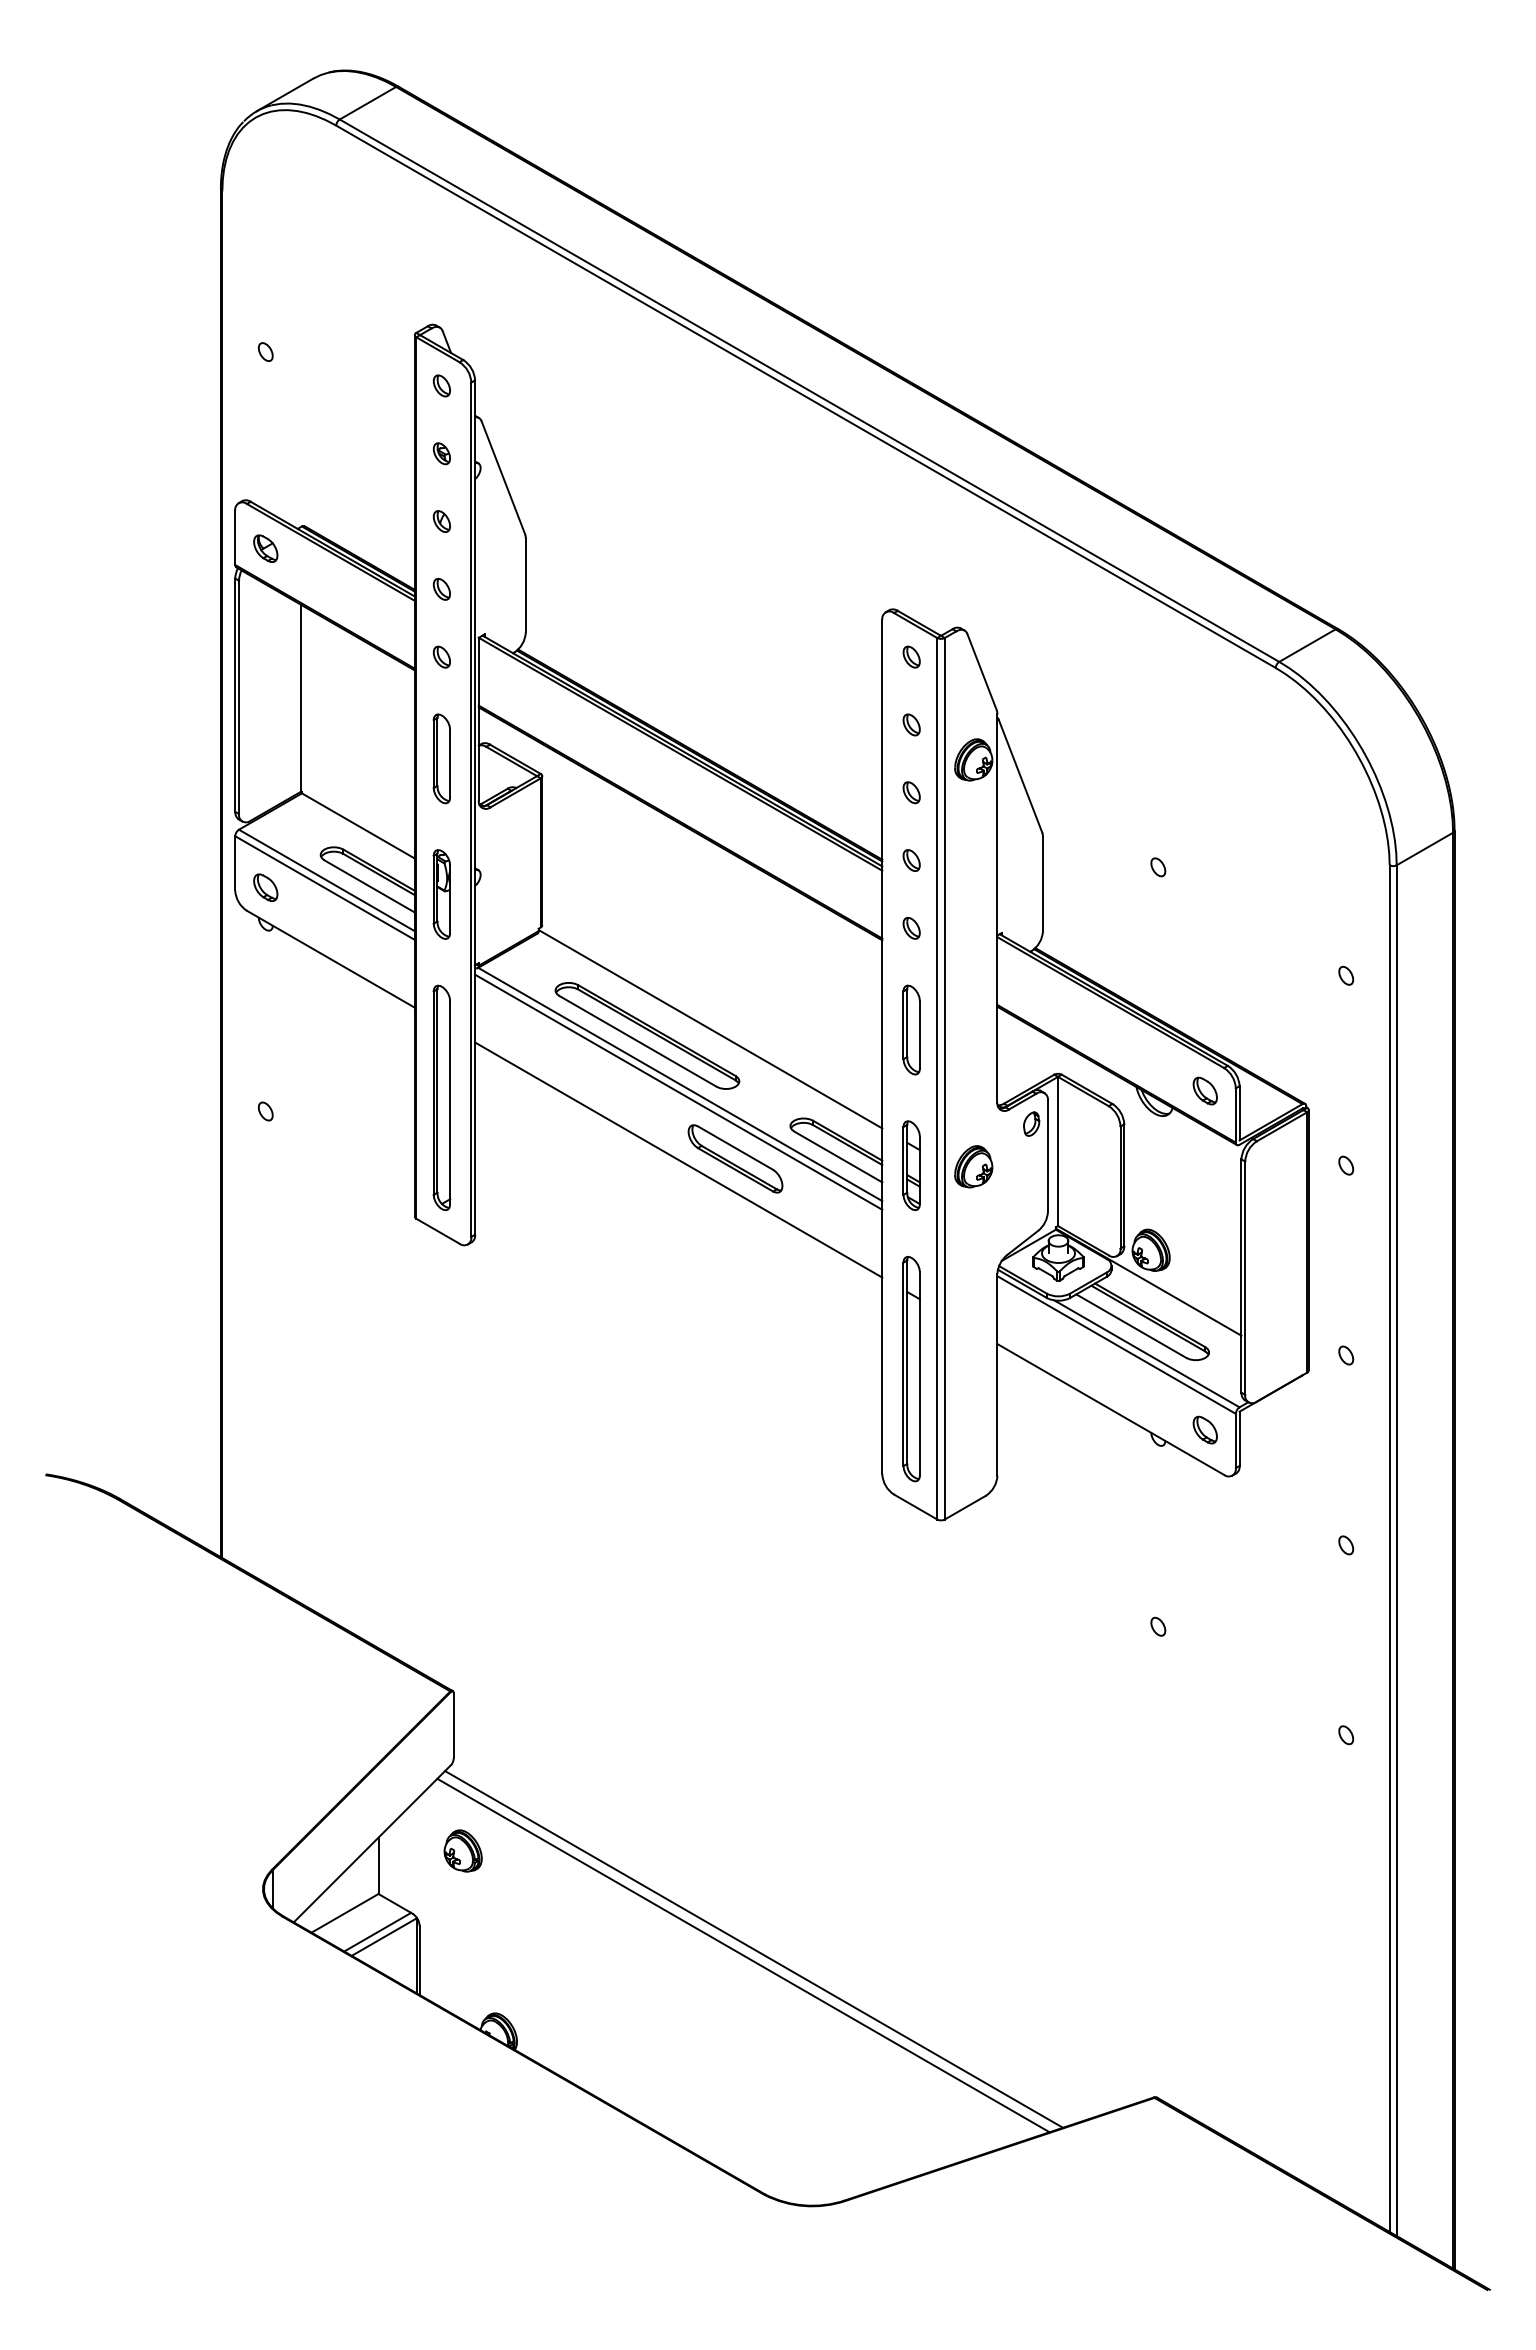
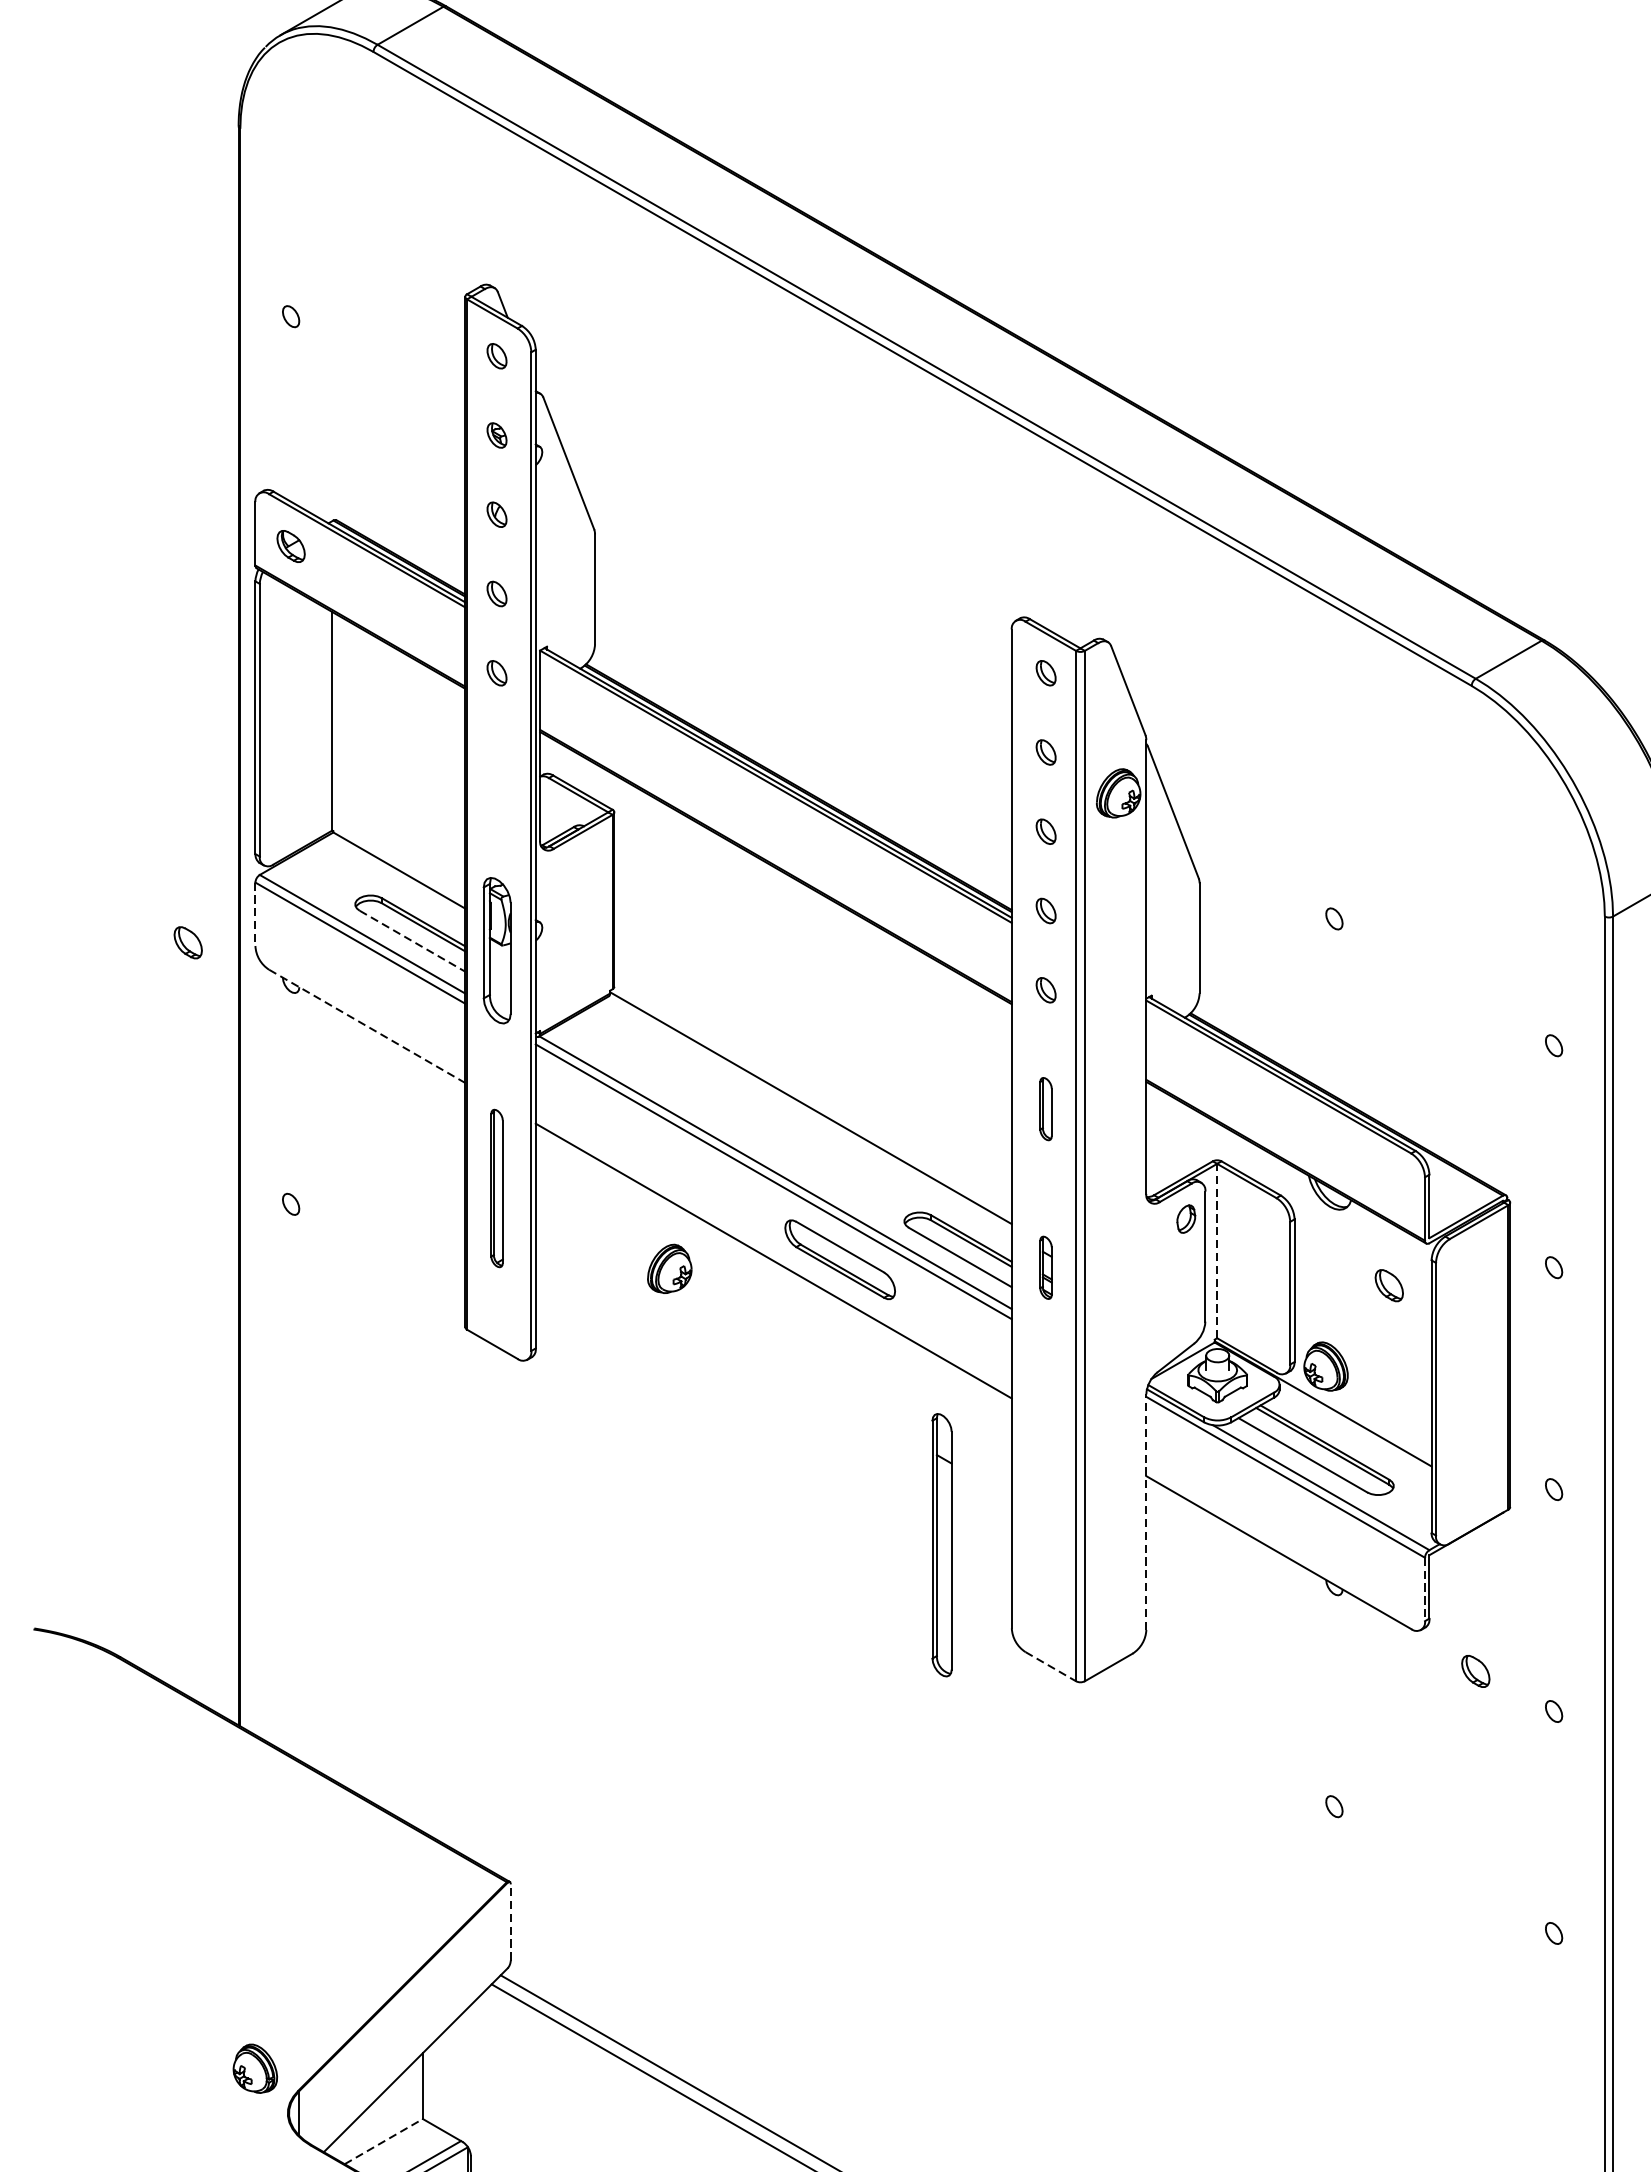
part: (441, 758) -> (496, 791), removed
line: (235, 863) -> (255, 914), solid -> dashed
line: (370, 886) -> (413, 941), solid -> dashed
part: (265, 887) -> (187, 942), moved
part: (441, 894) -> (496, 950), size x1.4
line: (330, 959) -> (366, 1026), solid -> dashed
part: (911, 1029) -> (1045, 1108), size x0.6
part: (647, 1035) -> (737, 1115), removed
part: (1204, 1090) -> (1388, 1284), moved
part: (441, 1097) -> (496, 1187), size x0.6
line: (1058, 1151) -> (1217, 1251), solid -> dashed
part: (911, 1165) -> (1045, 1267), size x0.6
part: (973, 1166) -> (669, 1268), moved
part: (911, 1369) -> (941, 1545), moved
line: (997, 1374) -> (1146, 1511), solid -> dashed
part: (1204, 1429) -> (1474, 1670), moved
line: (1235, 1441) -> (1424, 1590), solid -> dashed
line: (915, 1507) -> (1050, 1667), solid -> dashed
line: (453, 1725) -> (510, 1922), solid -> dashed
part: (462, 1850) -> (254, 2068), moved
line: (345, 1913) -> (384, 2141), solid -> dashed

